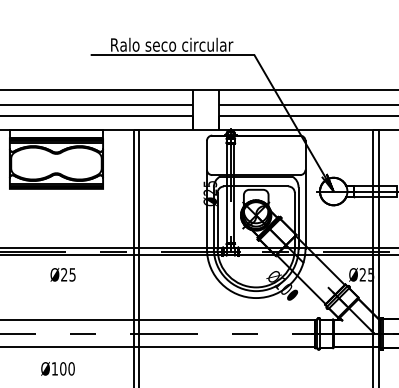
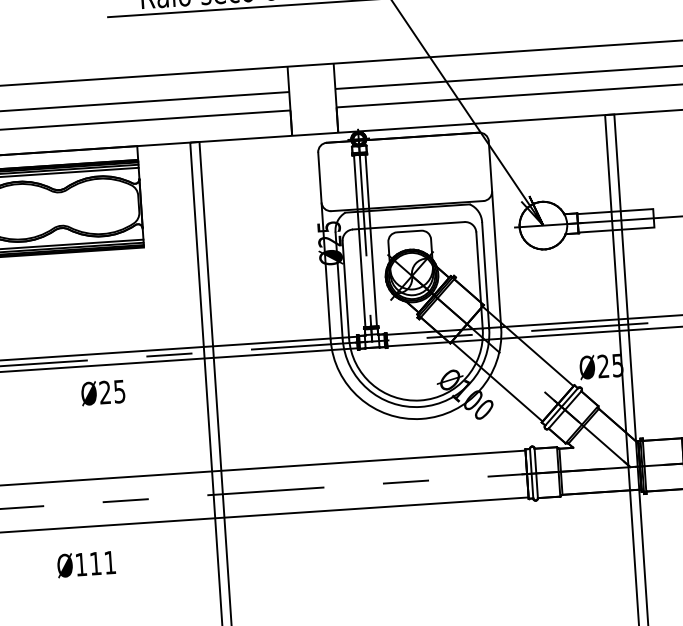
text: (62, 274) -> (102, 392), moved
text: (67, 368) -> (103, 562), Ø100 -> Ø111

